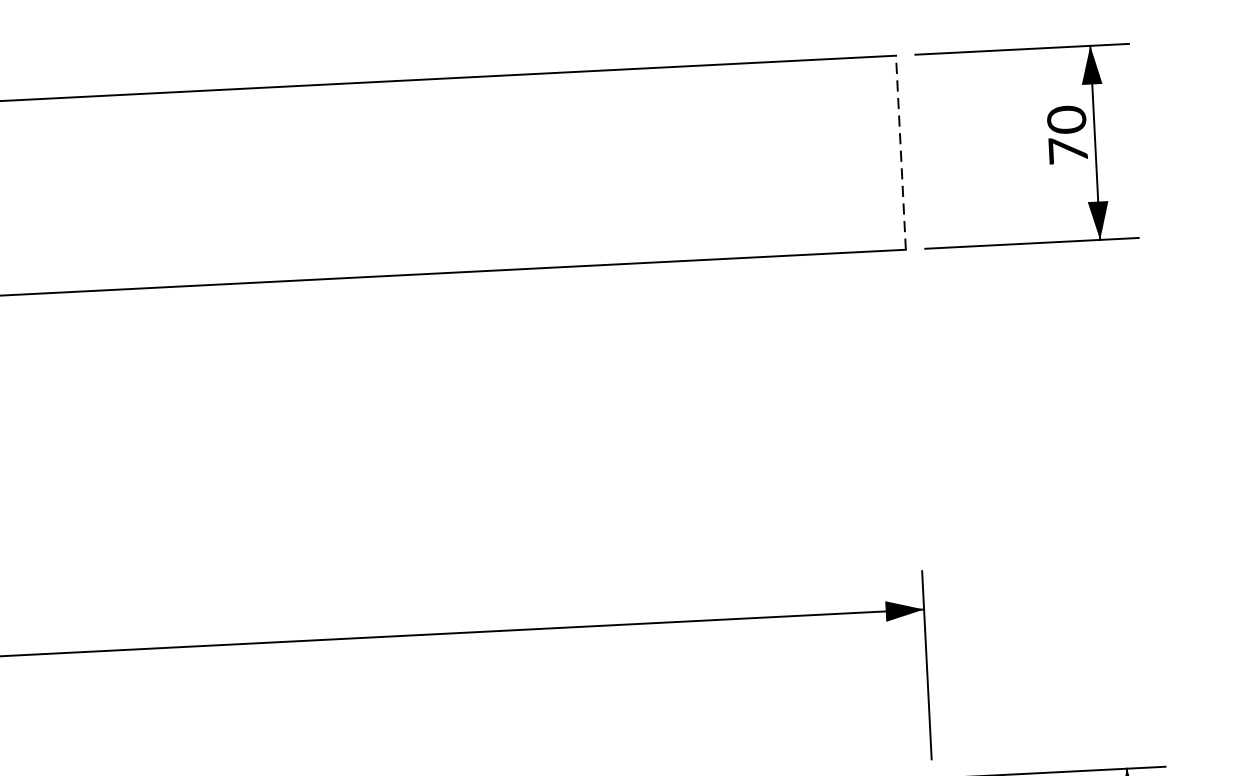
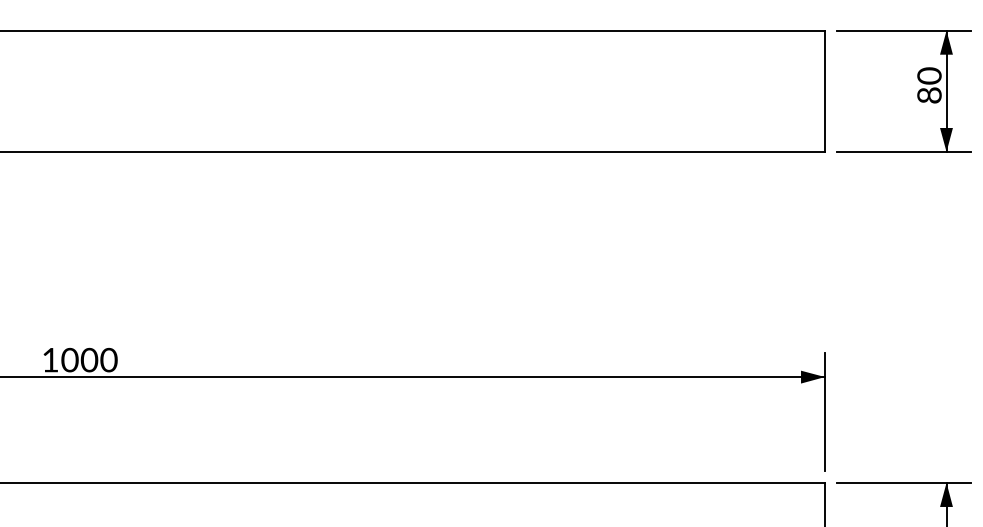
text: (1068, 151) -> (929, 95), 70 -> 80
line: (900, 153) -> (824, 91), dashed -> solid

